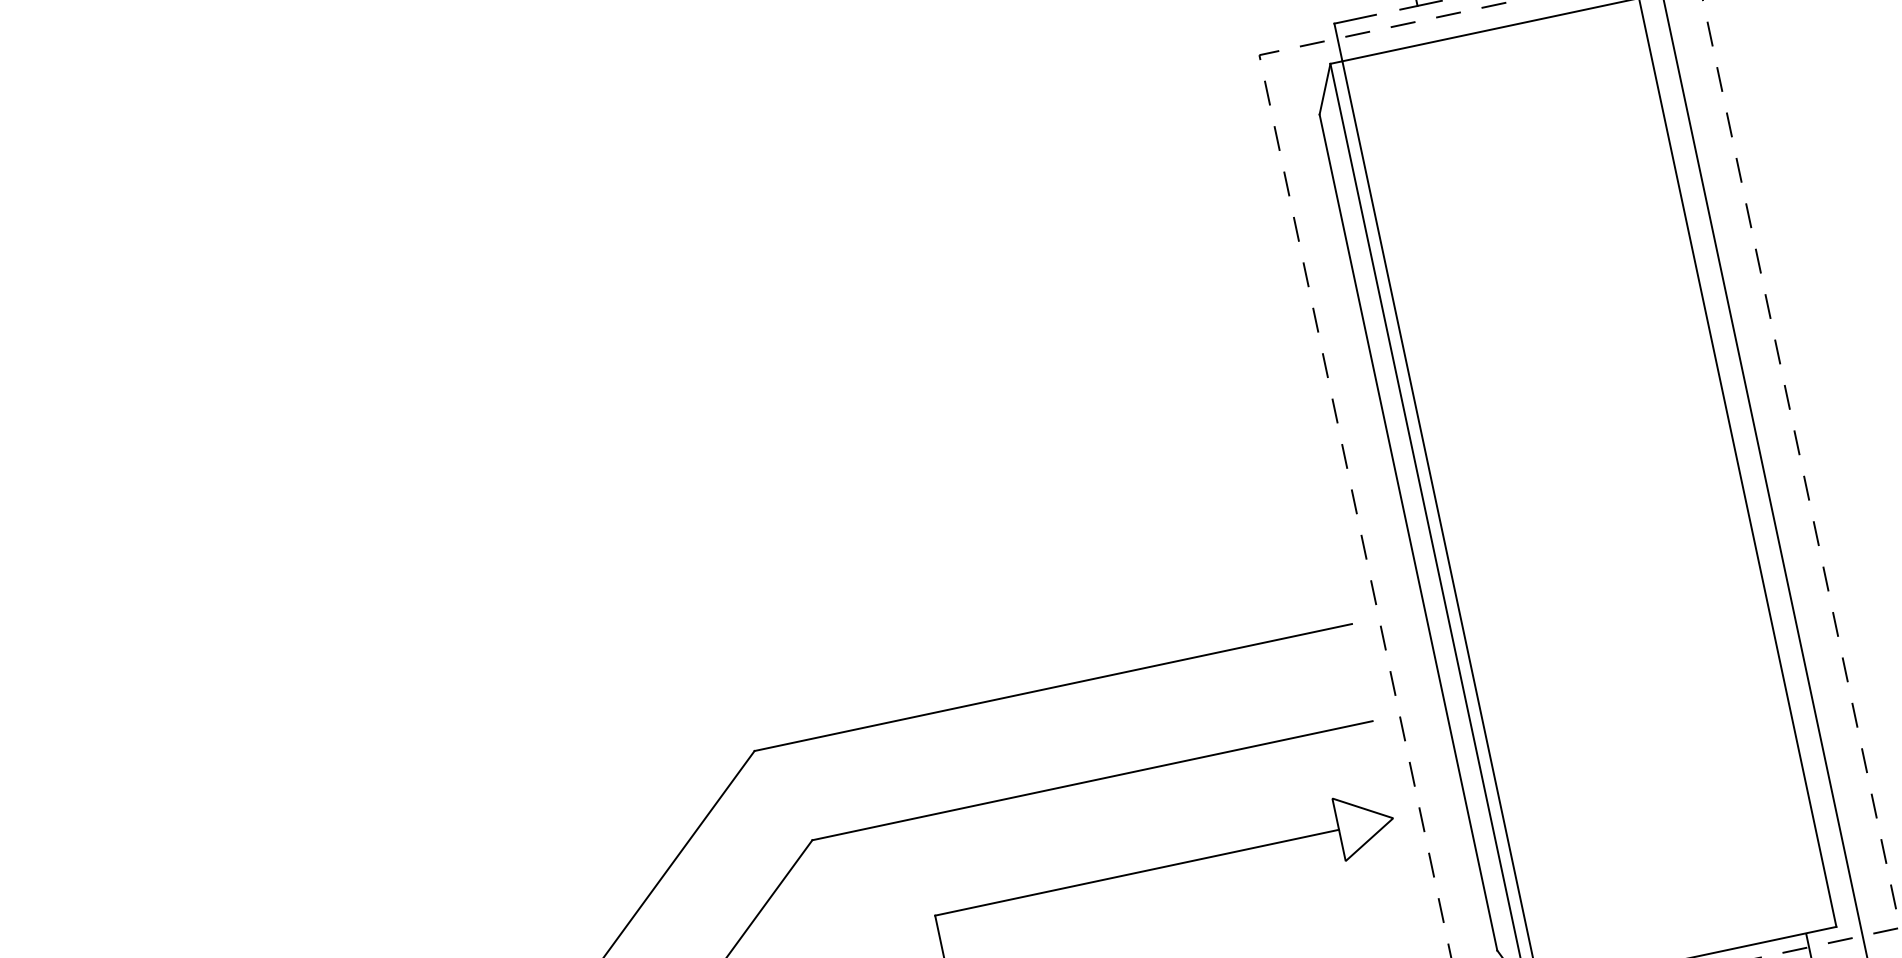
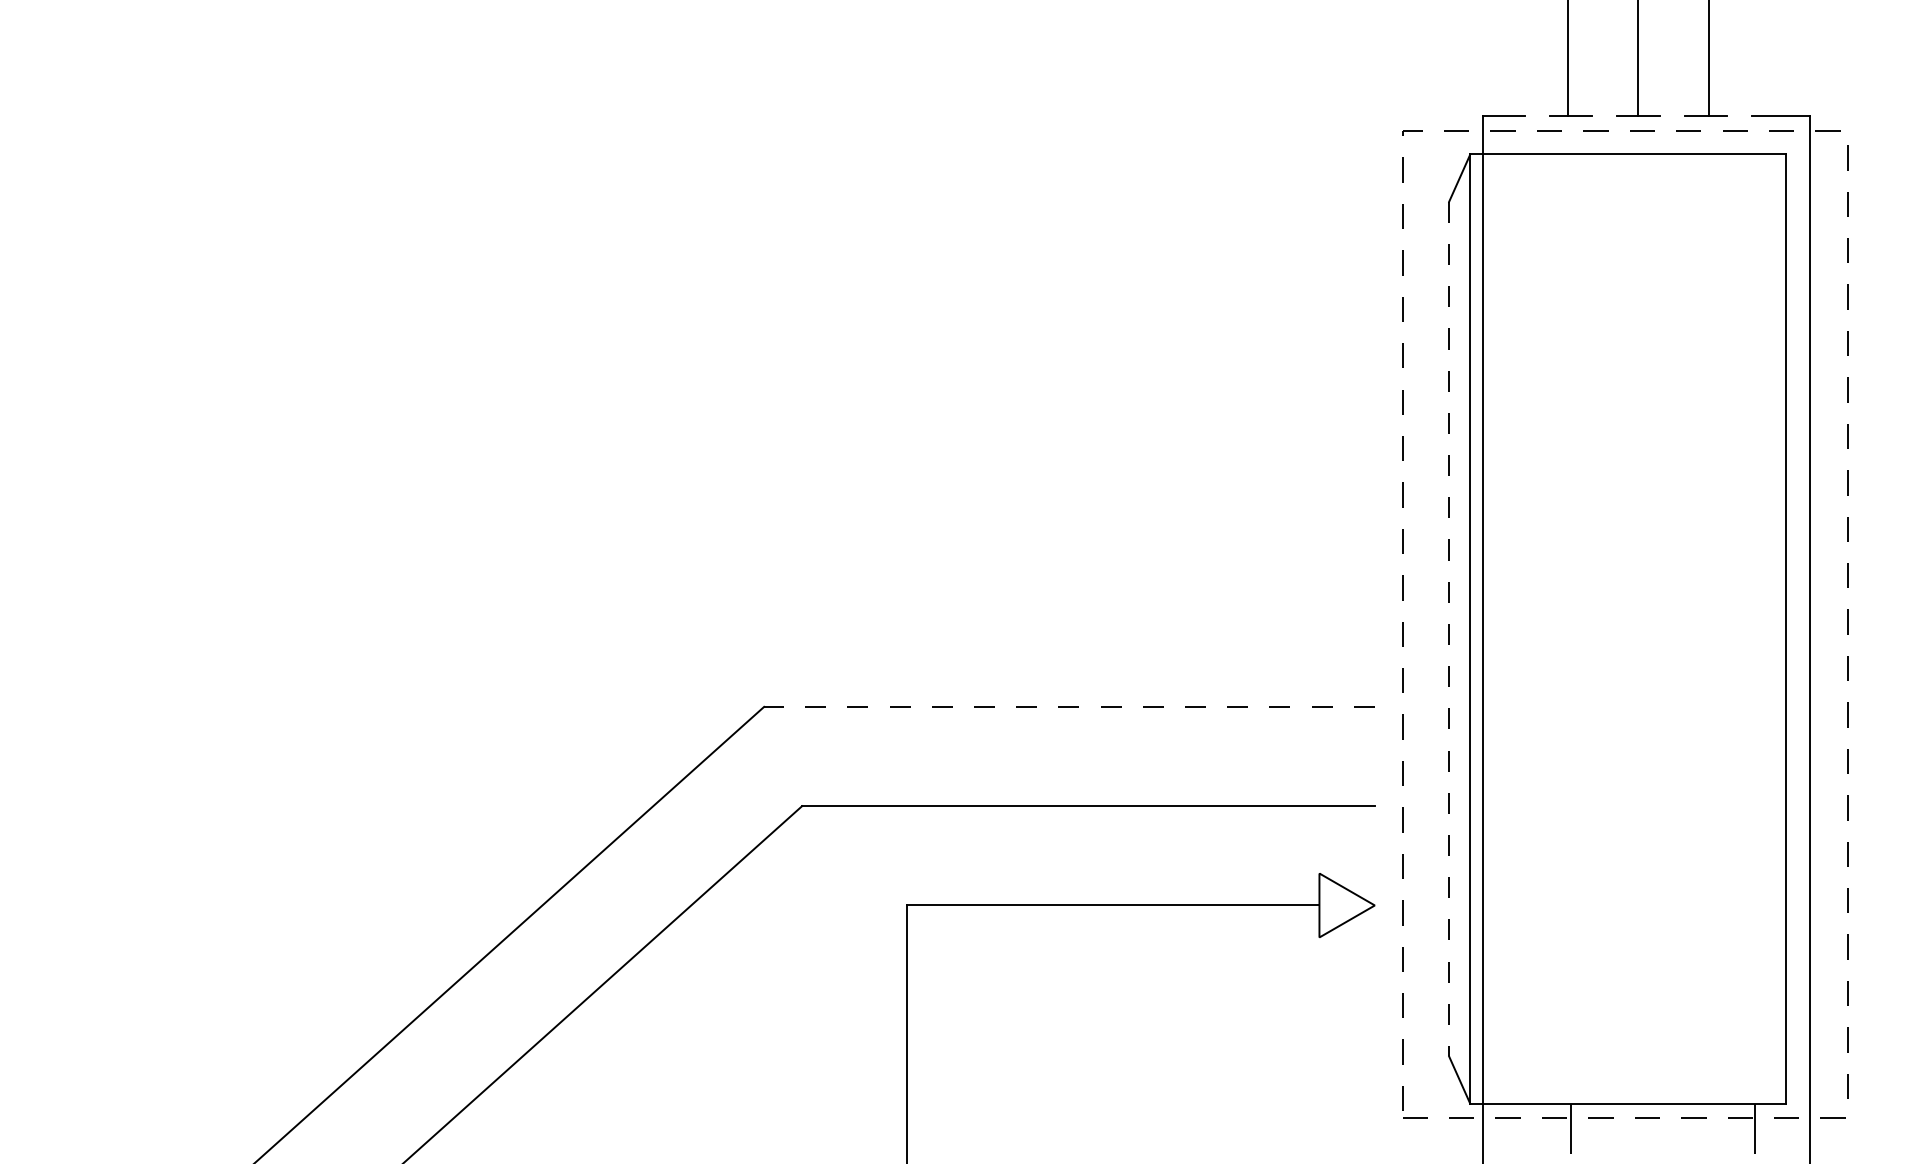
line: (1408, 532) -> (1449, 629), solid -> dashed
line: (1053, 687) -> (1069, 706), solid -> dashed

